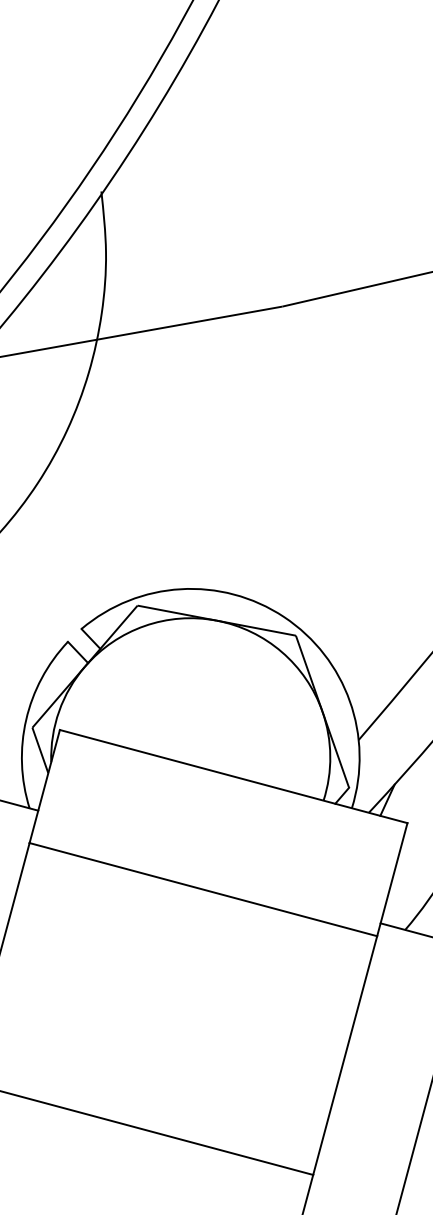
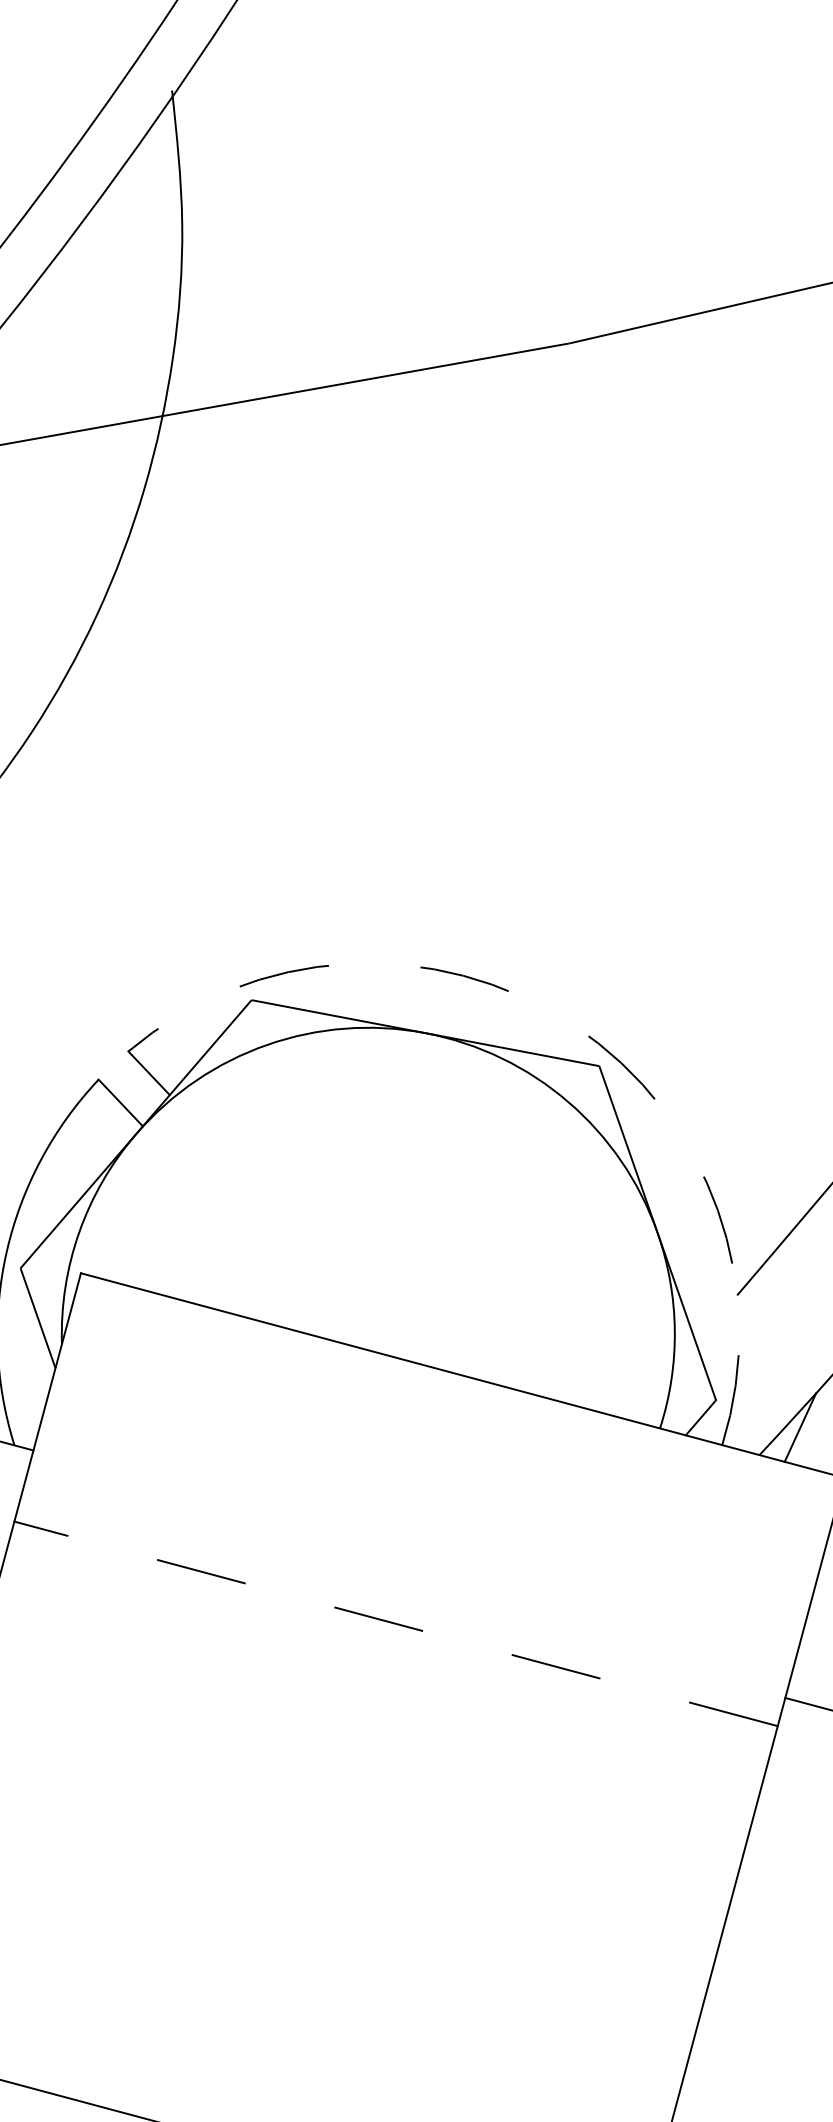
arc: (284, 617) -> (574, 1026), solid -> dashed
line: (203, 889) -> (396, 1623), solid -> dashed

